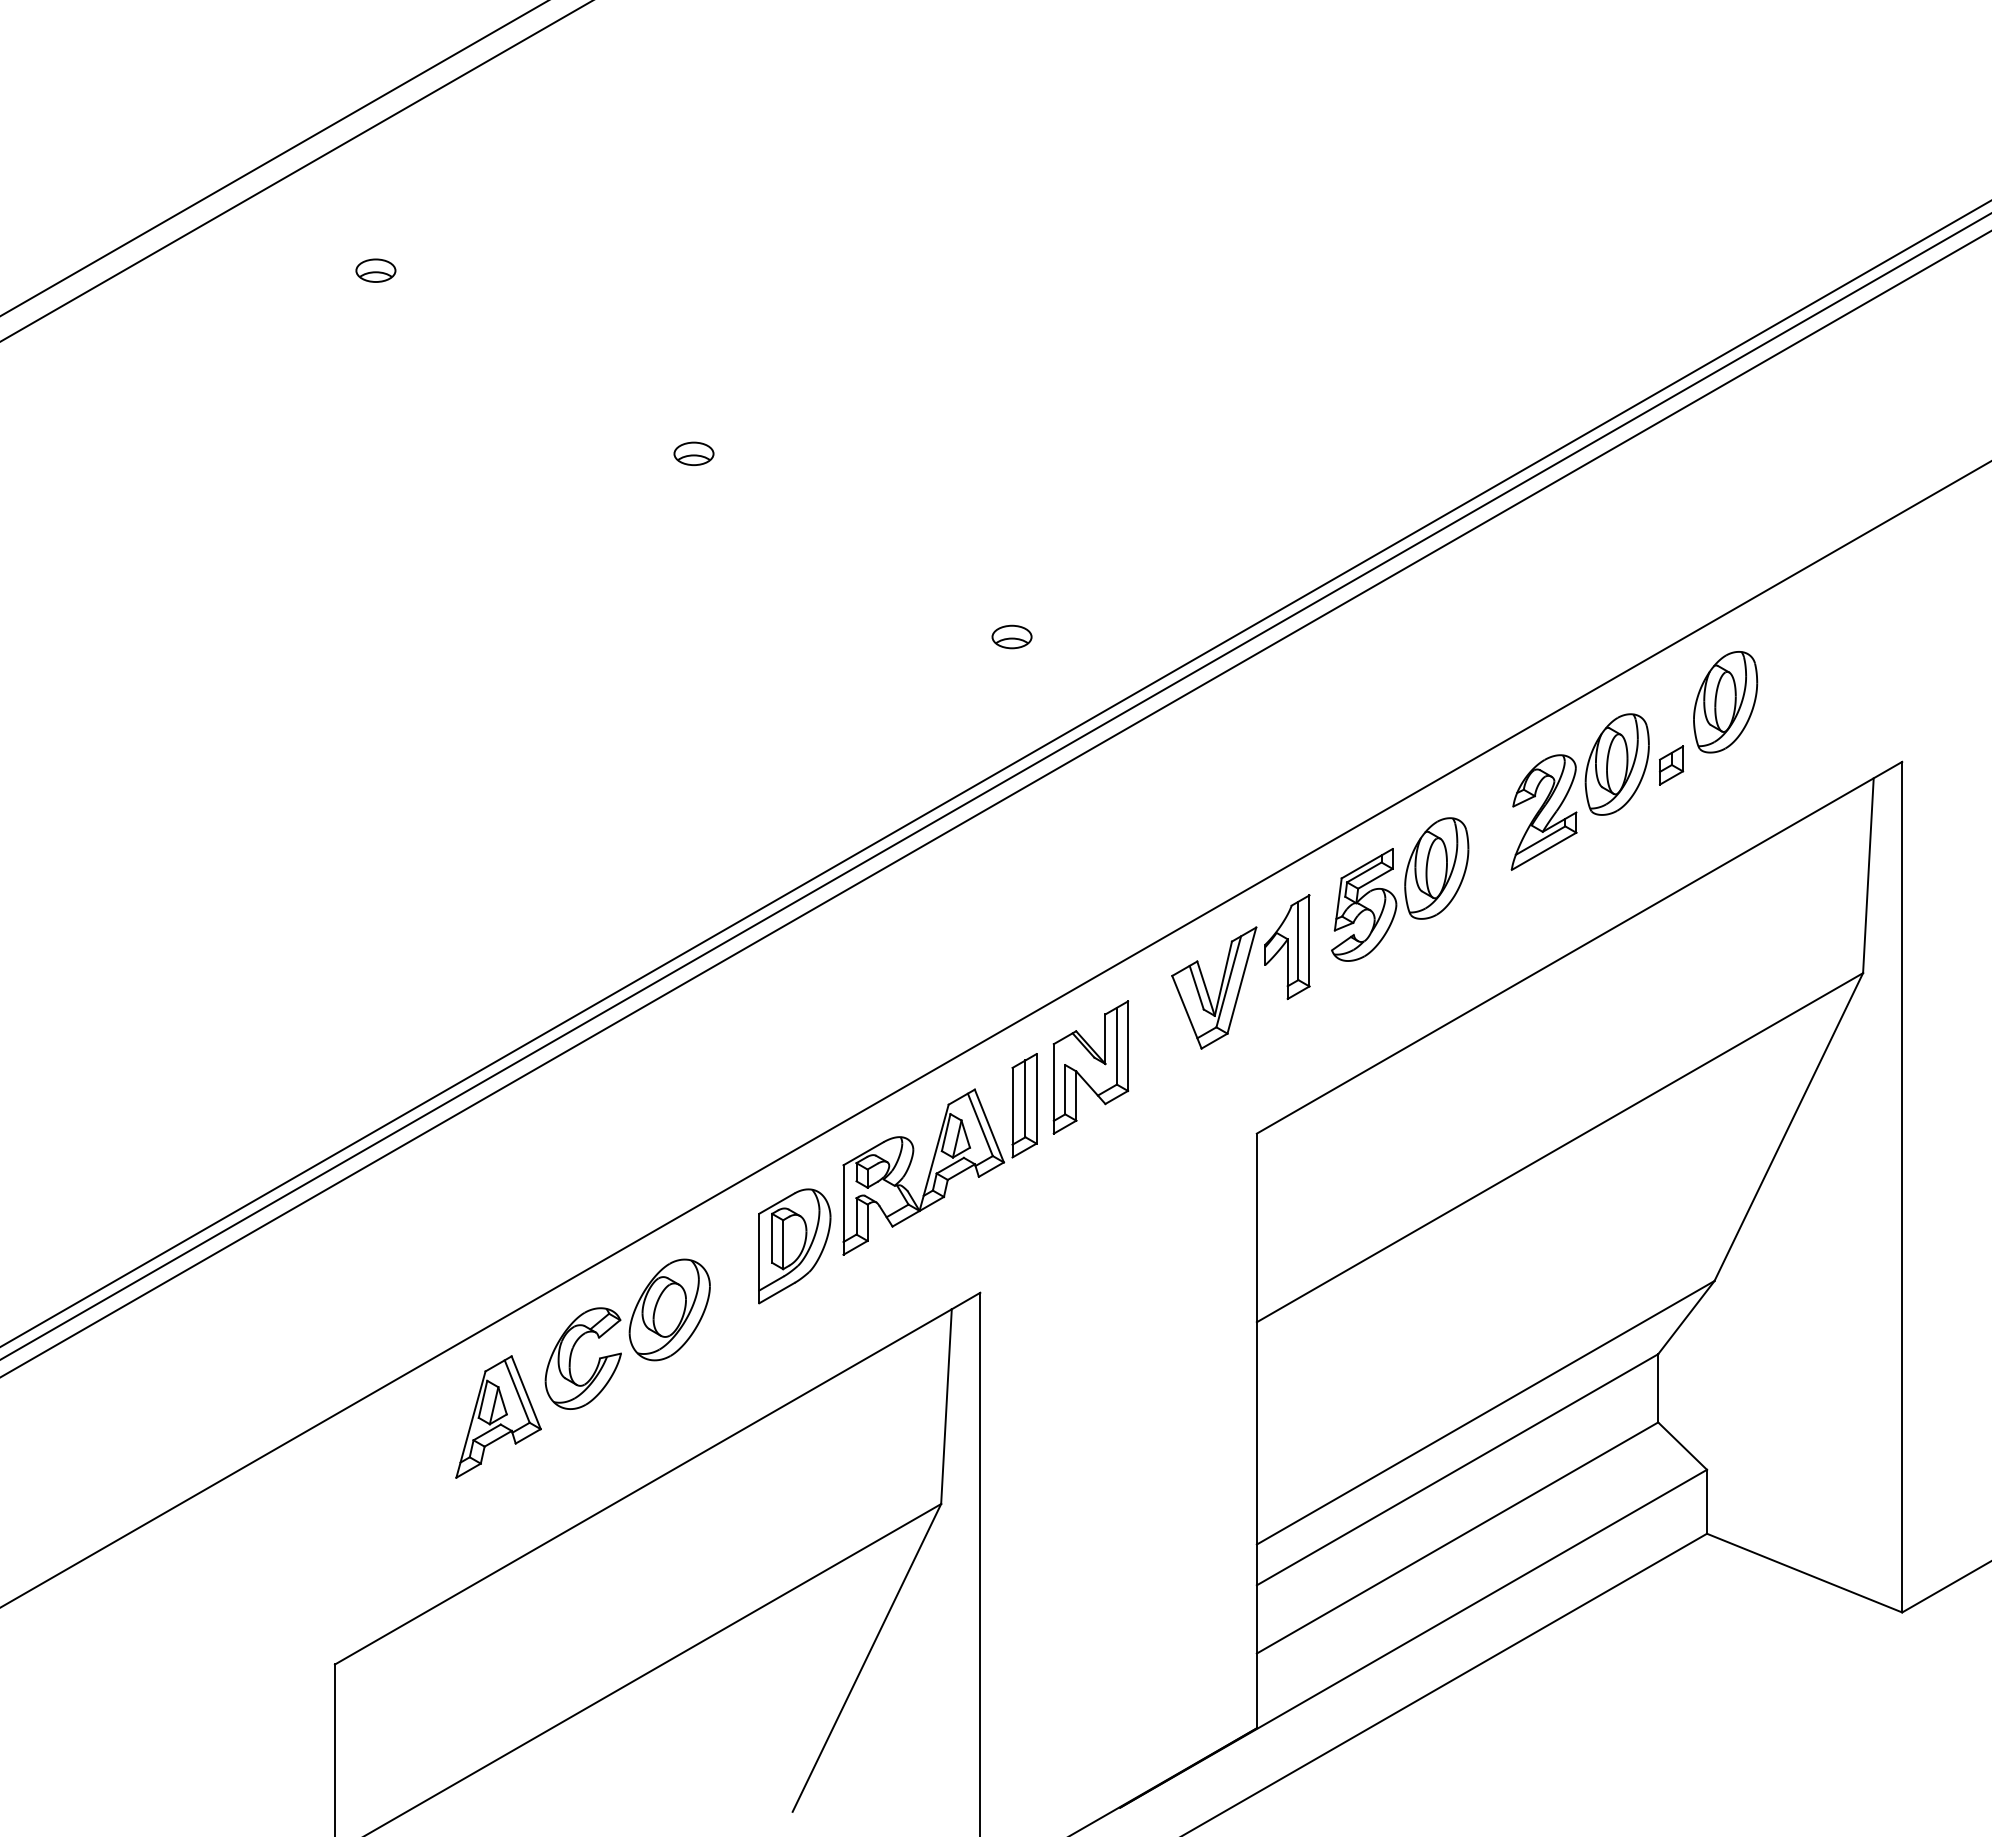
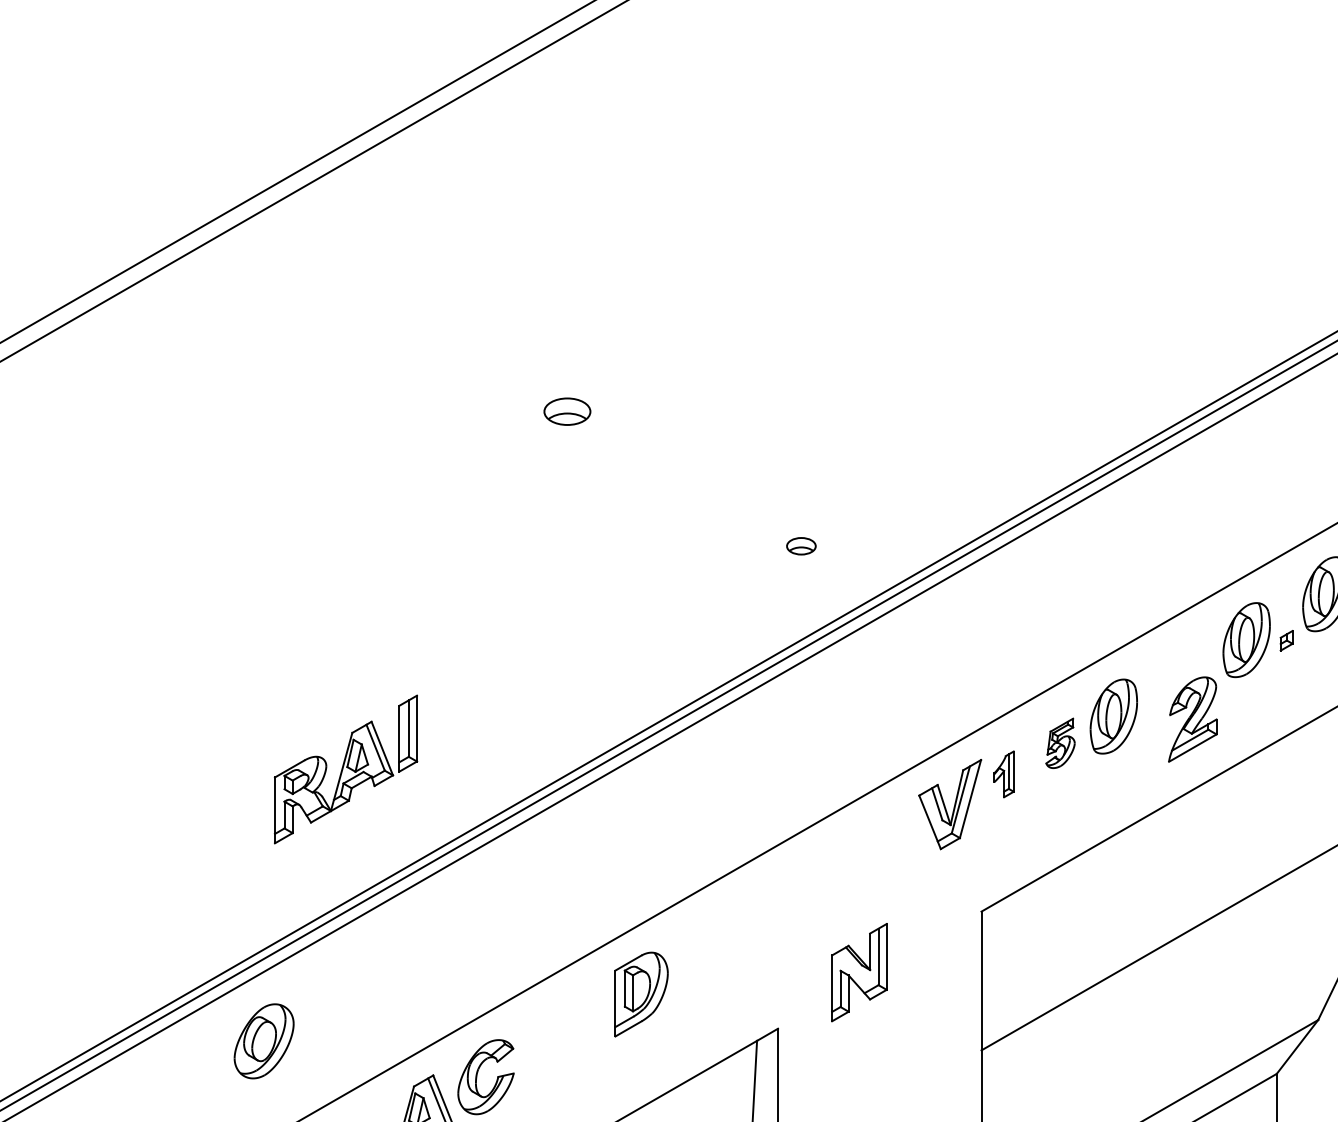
part: (375, 270) -> (333, 276), removed
part: (693, 453) -> (567, 411), size x1.6
part: (1671, 765) -> (1286, 640), size x0.7
part: (1543, 812) -> (1192, 719), moved
part: (1364, 904) -> (1060, 743), size x0.6
part: (1287, 946) -> (1004, 773), size x0.6
part: (1090, 1067) -> (859, 972), moved
part: (939, 1154) -> (345, 769), moved
part: (669, 1309) -> (263, 1041), moved

